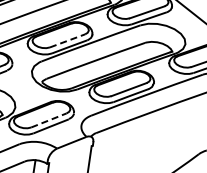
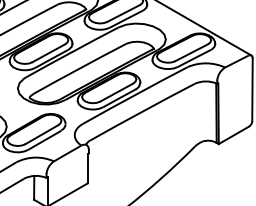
line: (67, 41) -> (48, 53), dashed -> solid
line: (49, 120) -> (42, 134), dashed -> solid

